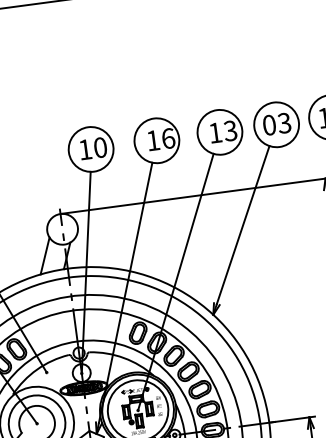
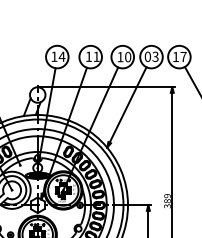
text: (231, 131) -> (128, 57), 13 -> 10
text: (168, 138) -> (96, 56), 16 -> 11
text: (99, 147) -> (61, 56), 10 -> 14

